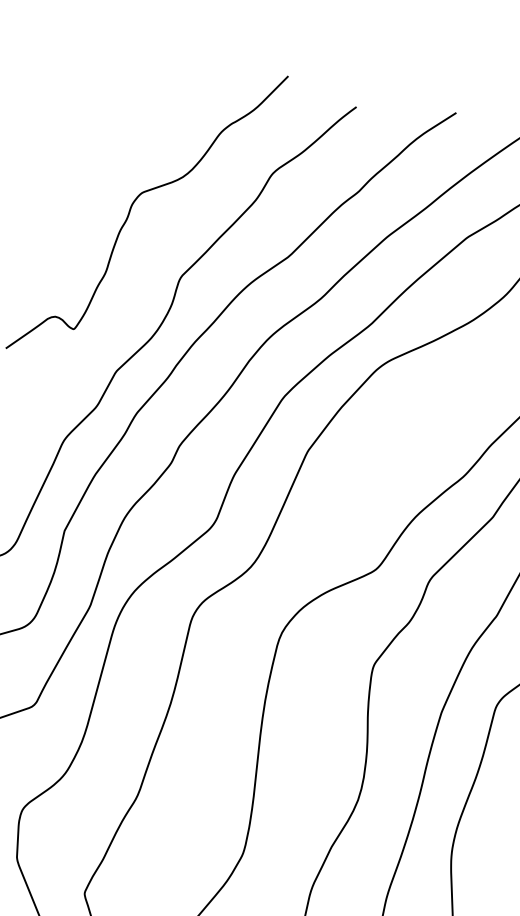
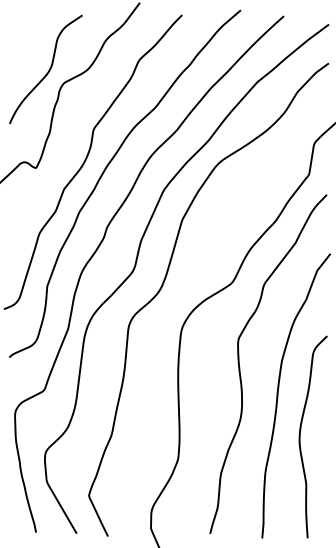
curve: (116, 169) -> (47, 71), added

